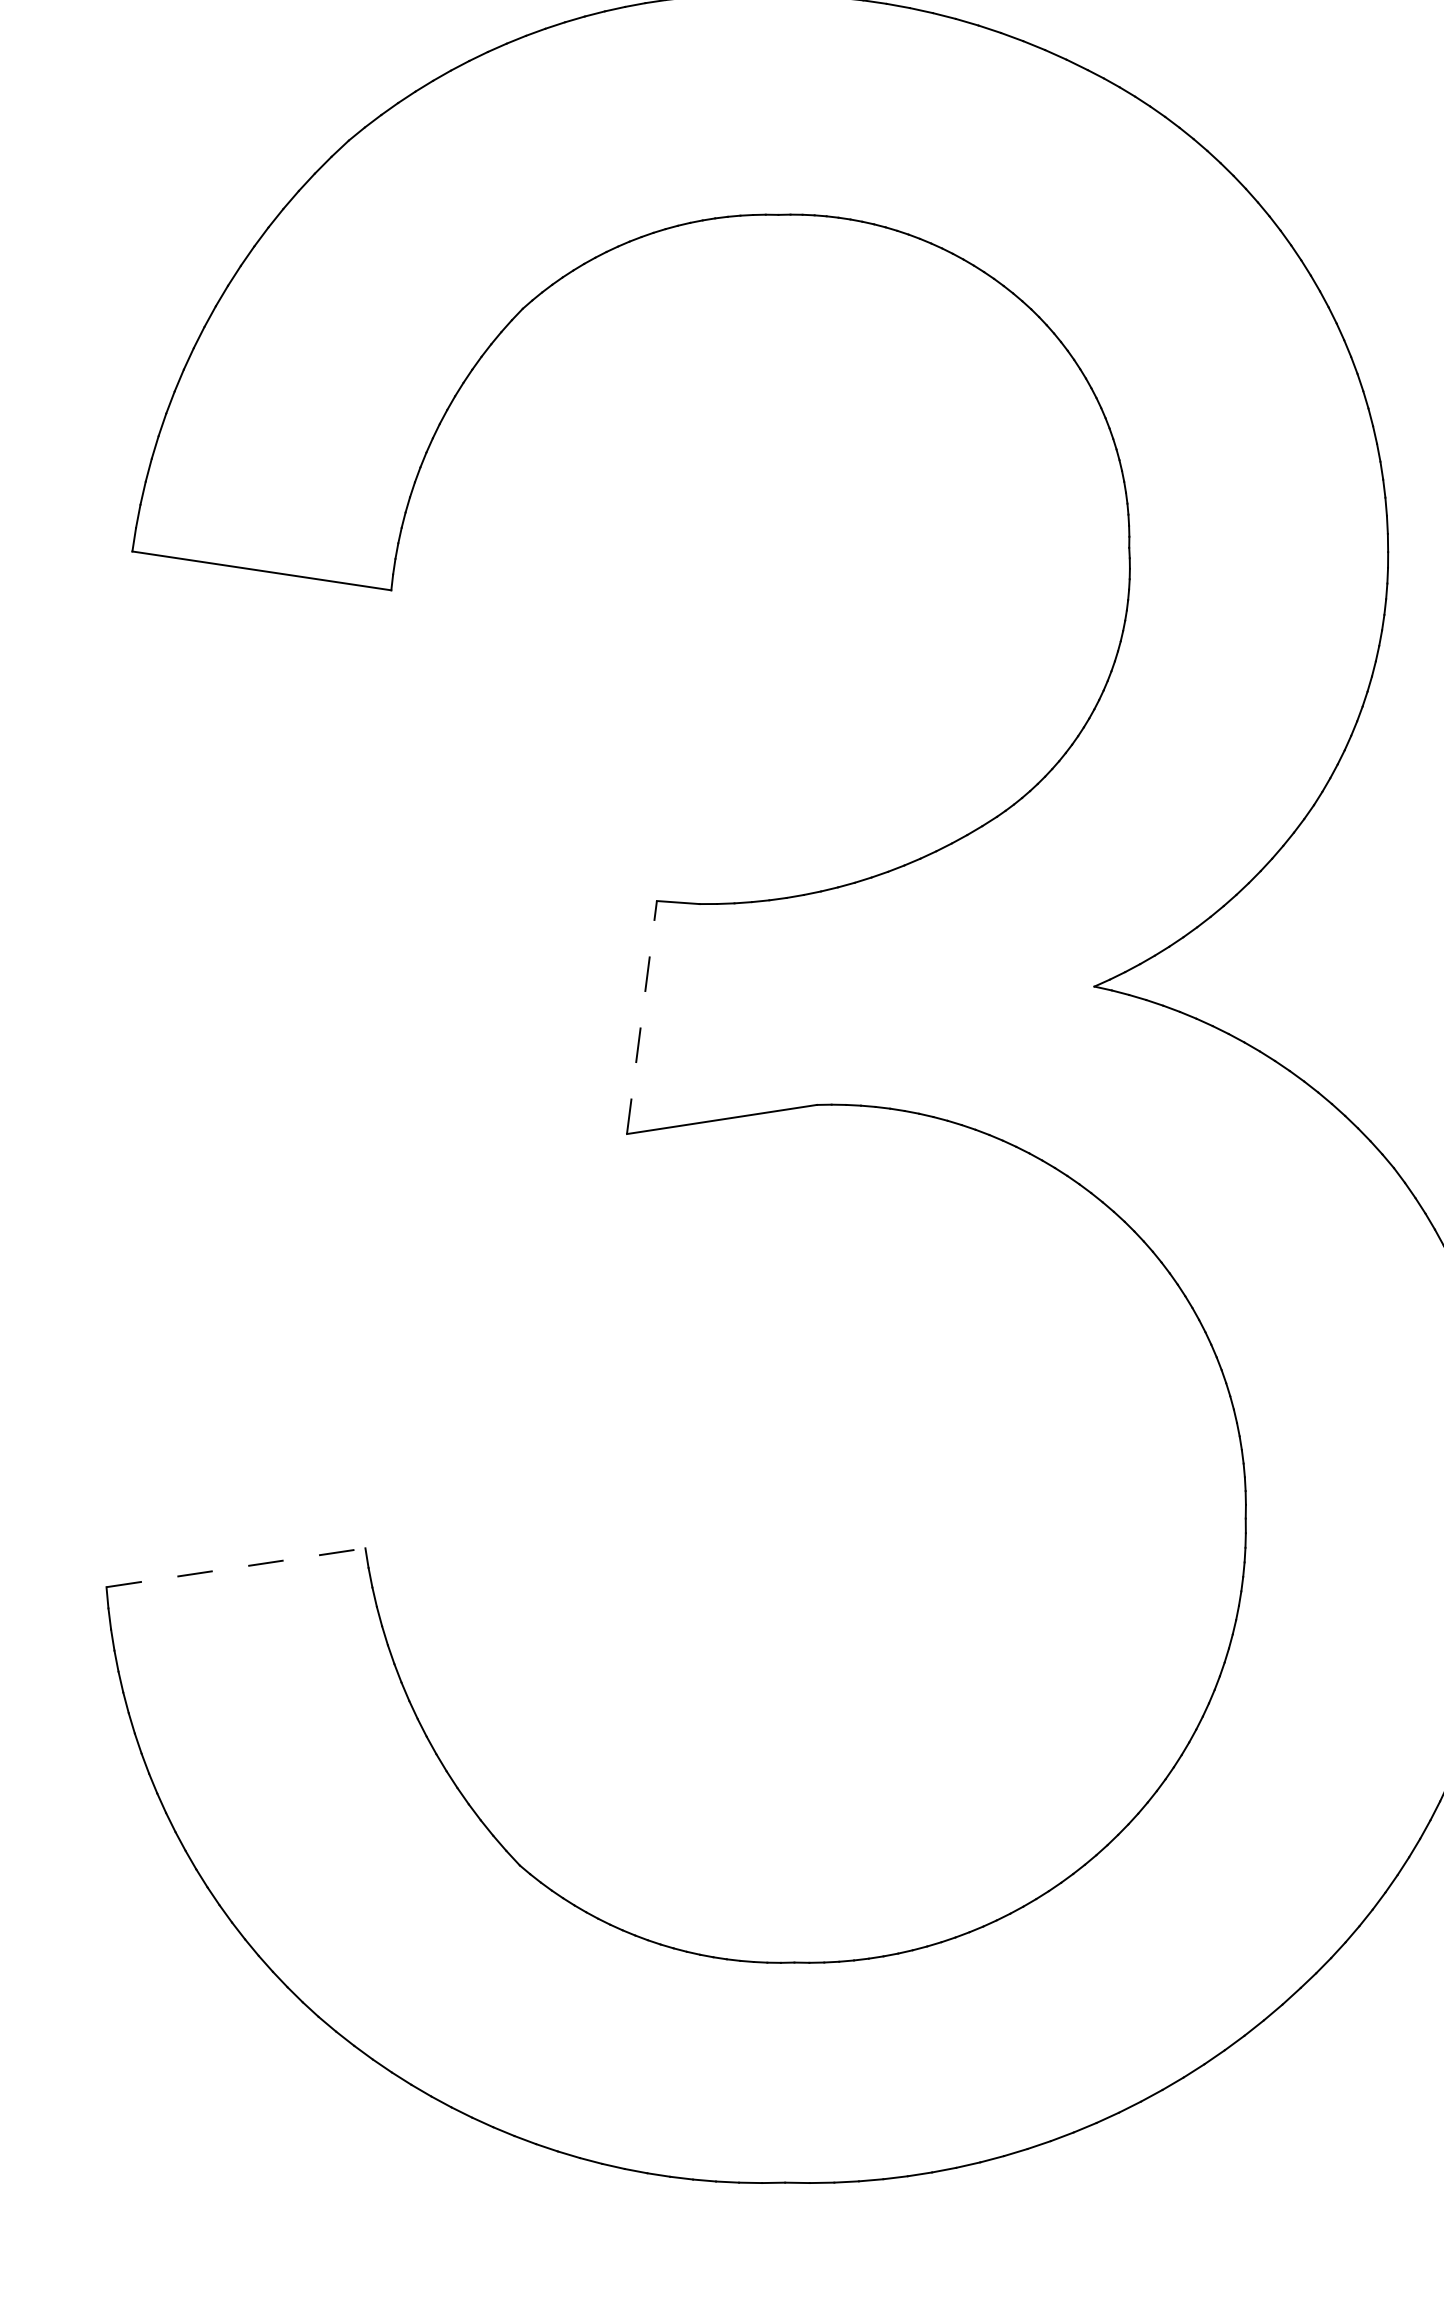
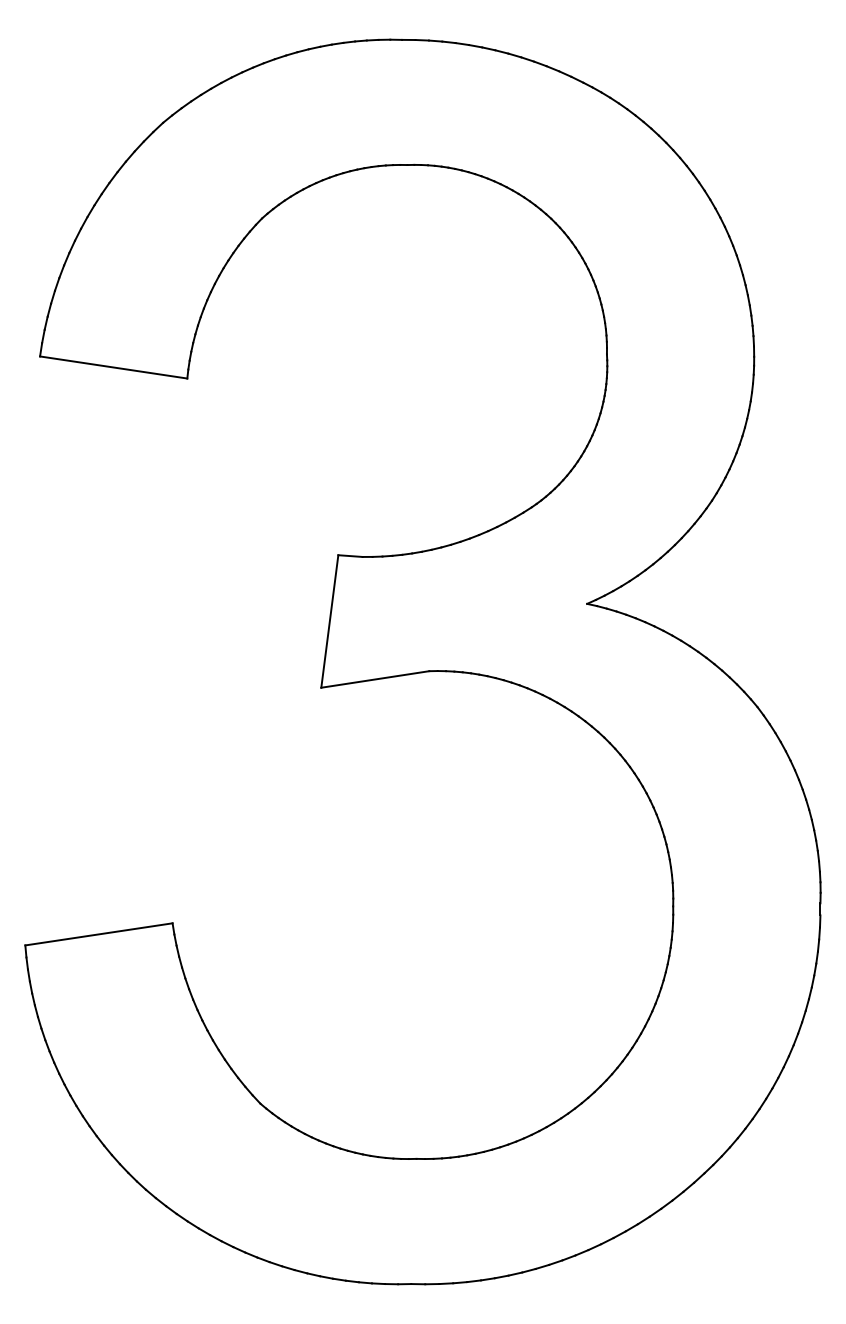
line: (641, 1017) -> (329, 621), dashed -> solid
line: (236, 1567) -> (99, 934), dashed -> solid

